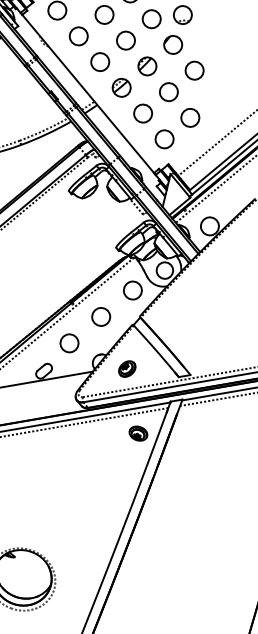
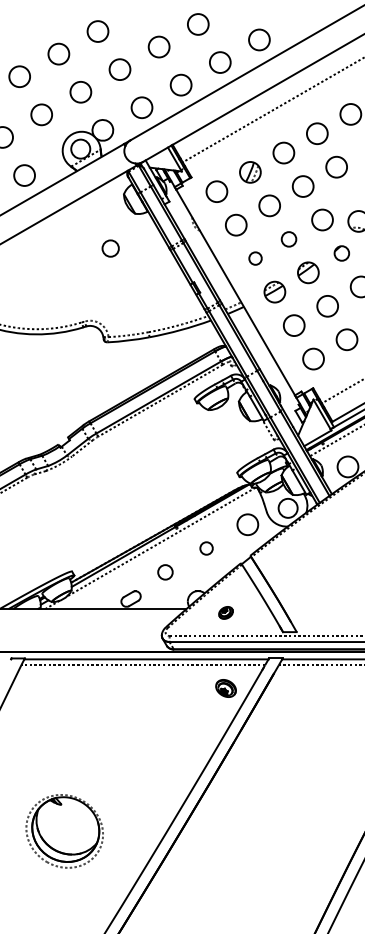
circle: (125, 40) -> (288, 239), size x0.7
part: (172, 45) -> (341, 253), size x0.7
circle: (100, 61) -> (255, 258), size x0.6
circle: (101, 316) -> (206, 548), size x0.6
circle: (69, 343) -> (165, 572), size x0.7
part: (126, 368) -> (225, 612), size x0.7

